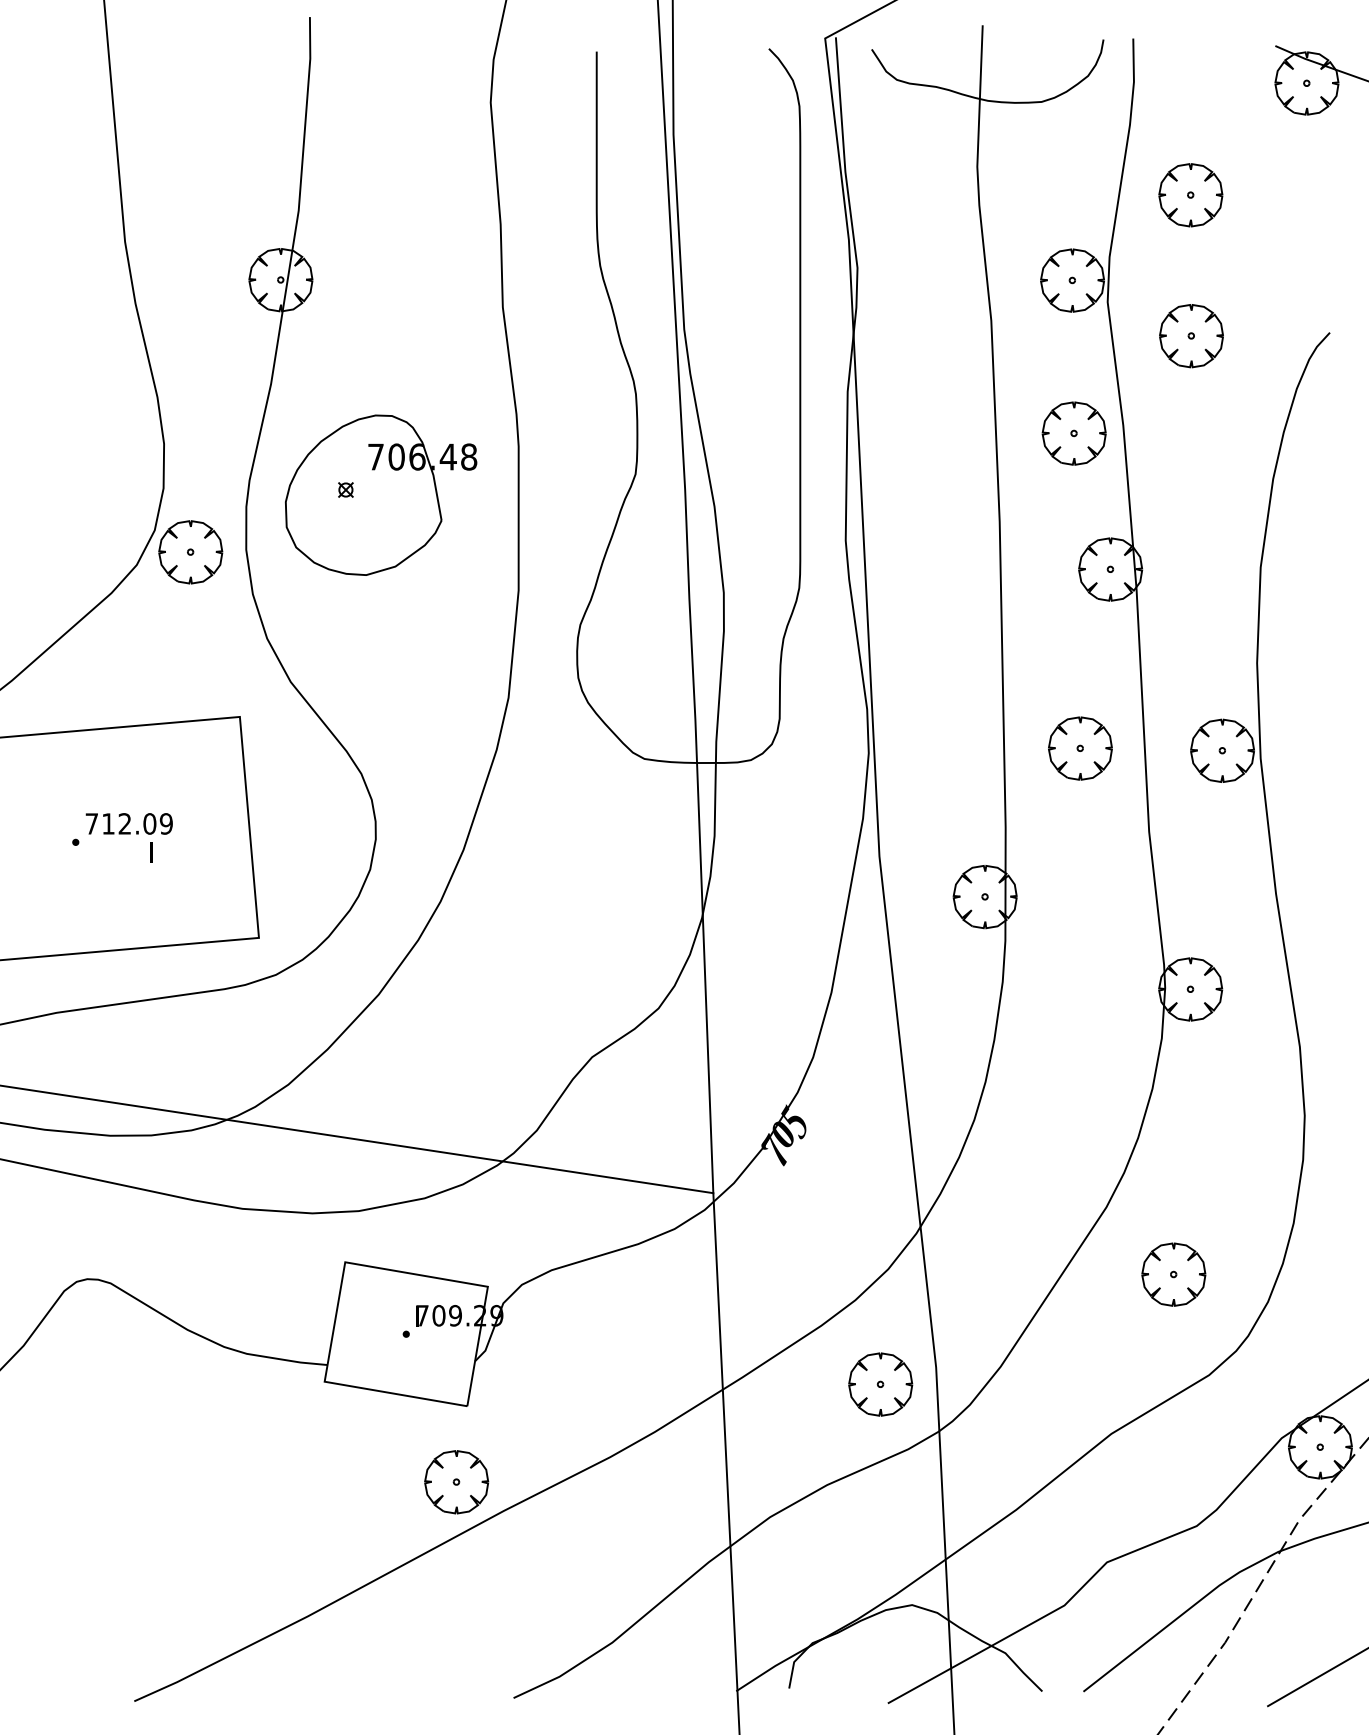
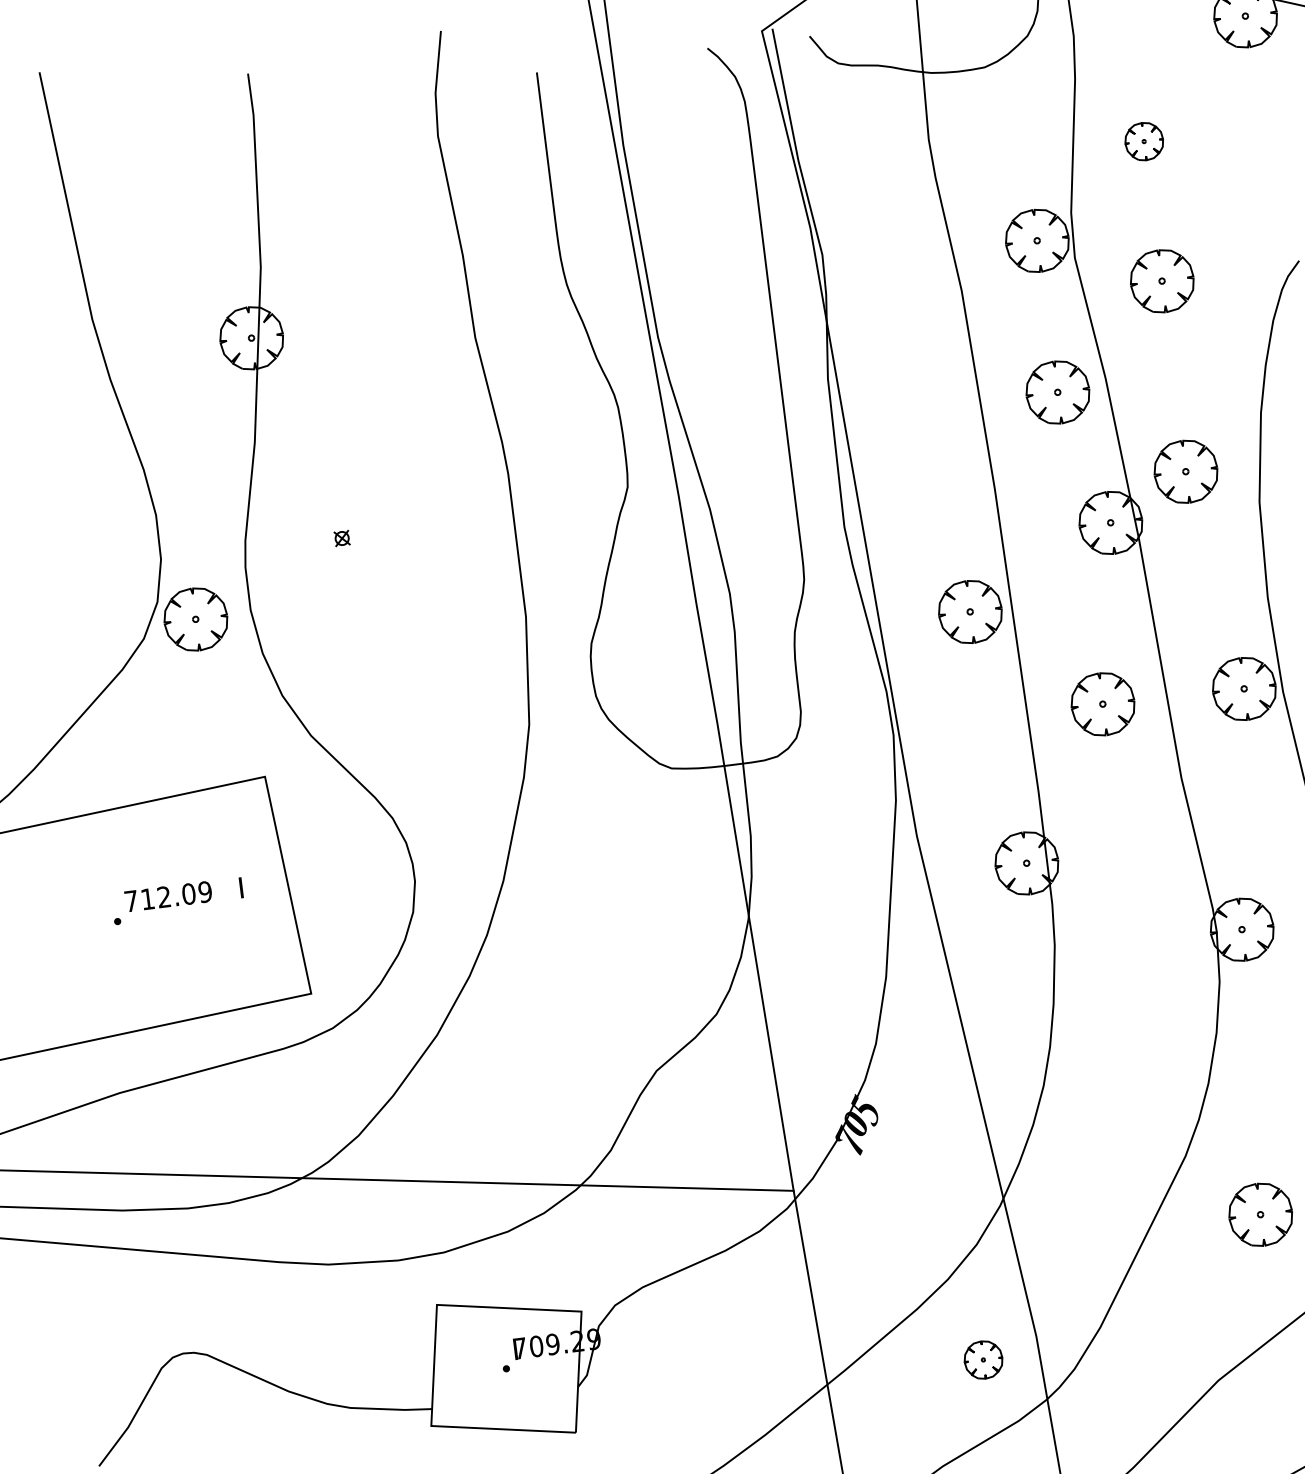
part: (1190, 195) -> (1143, 141), size x0.6
part: (381, 494) -> (378, 538), removed
part: (1191, 528) -> (1186, 472), added
part: (959, 640) -> (969, 611), added
text: (151, 852) -> (241, 888), moved
part: (880, 1384) -> (983, 1360), size x0.6

